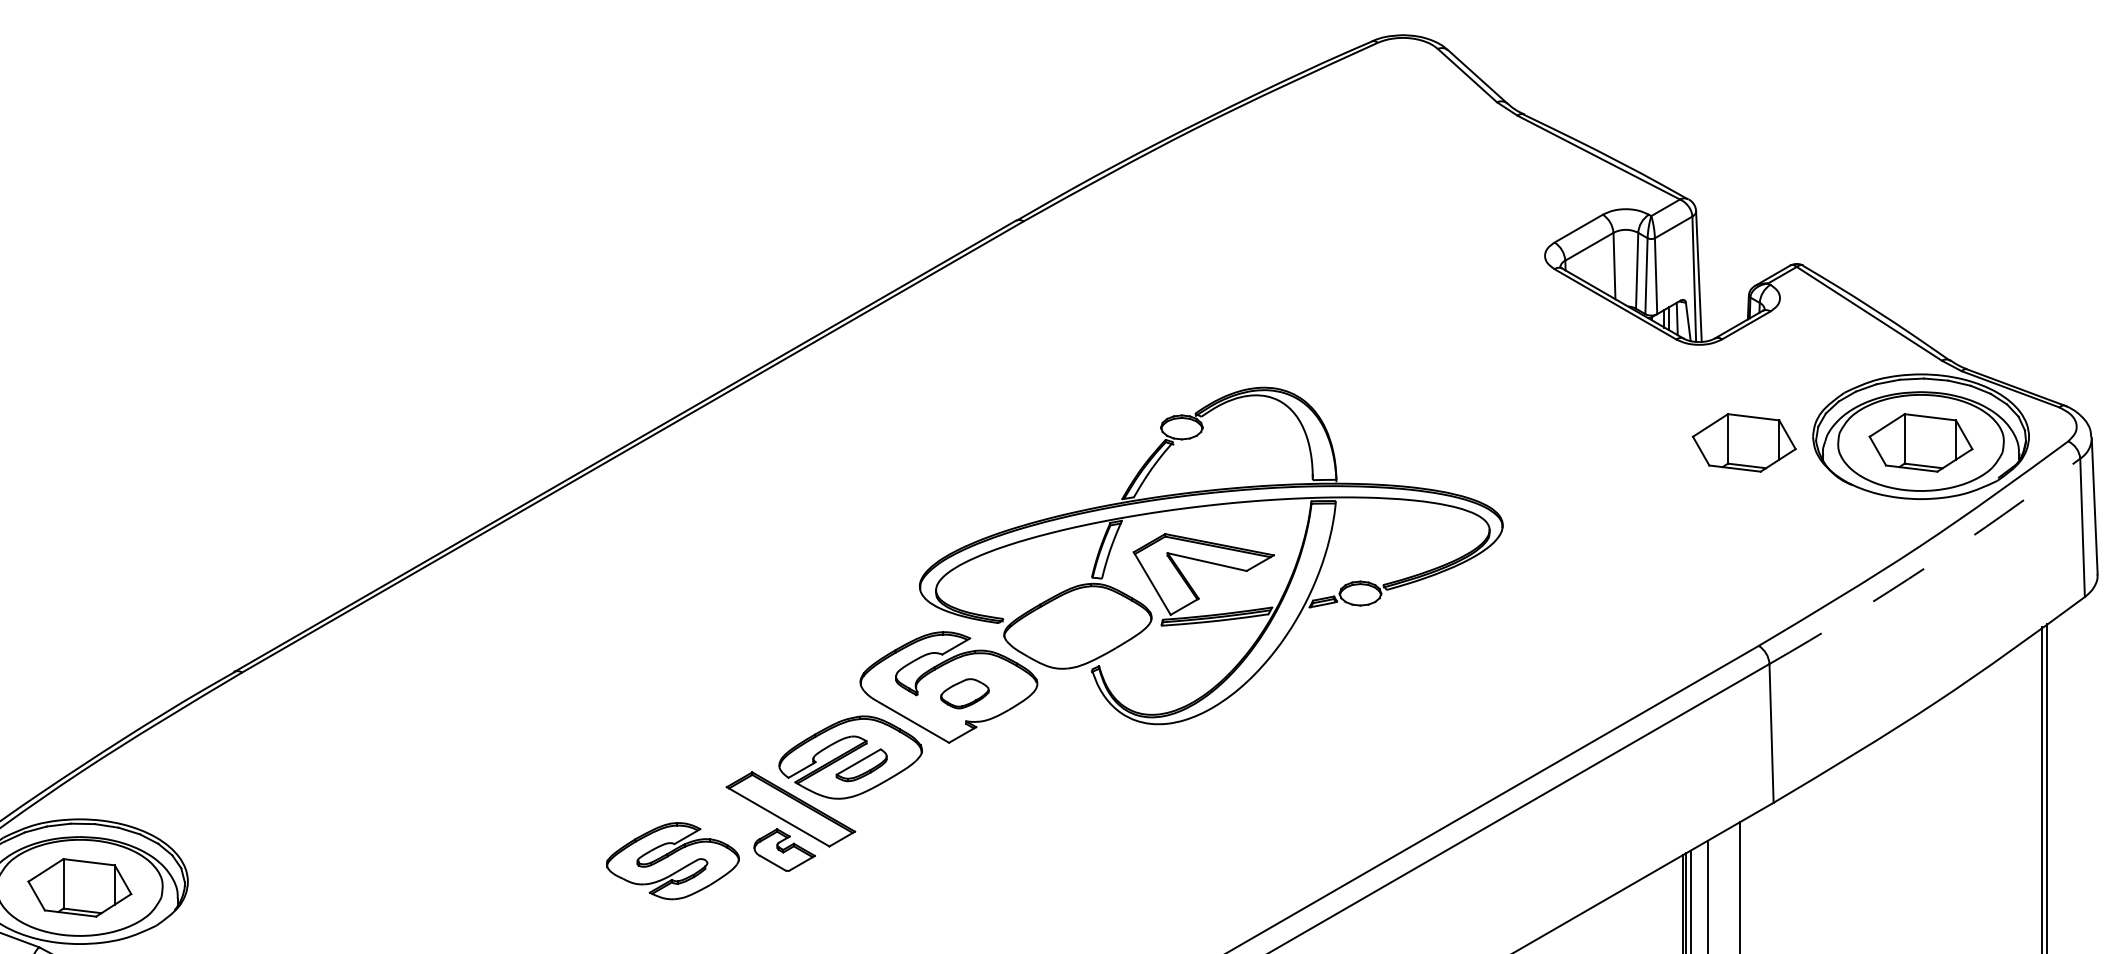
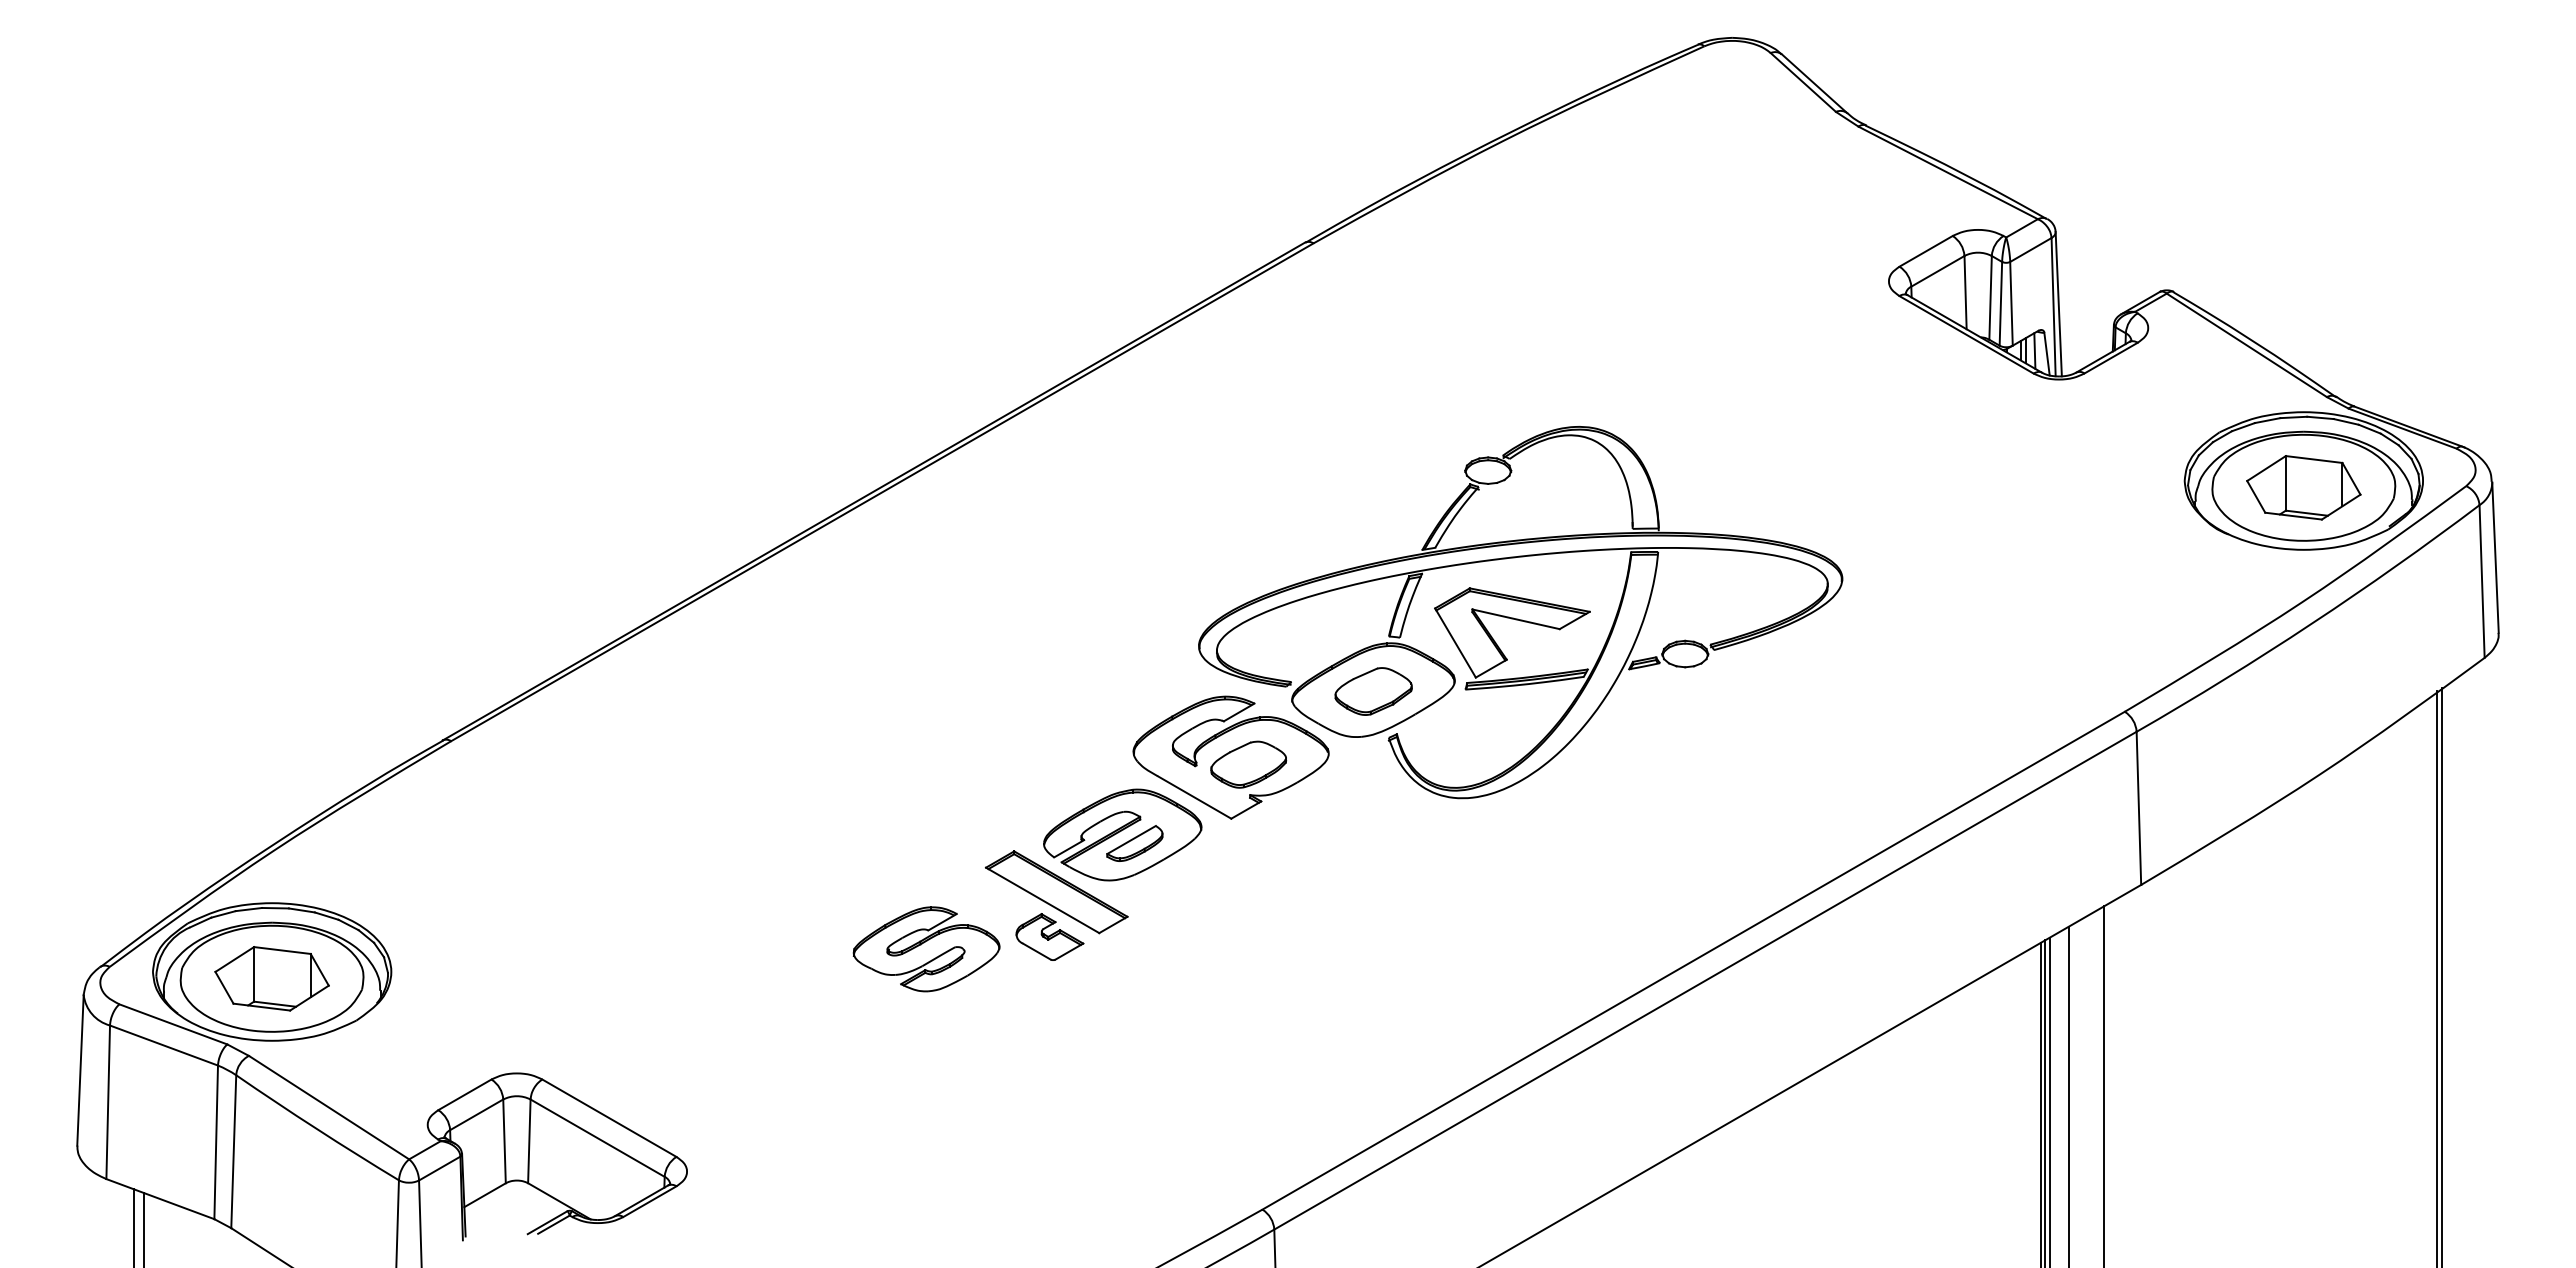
part: (1744, 442) -> (2108, 487), removed
arc: (1927, 565) -> (2311, 623), dashed -> solid
part: (1077, 627) -> (1373, 691), added
part: (964, 693) -> (1248, 764), size x1.43

